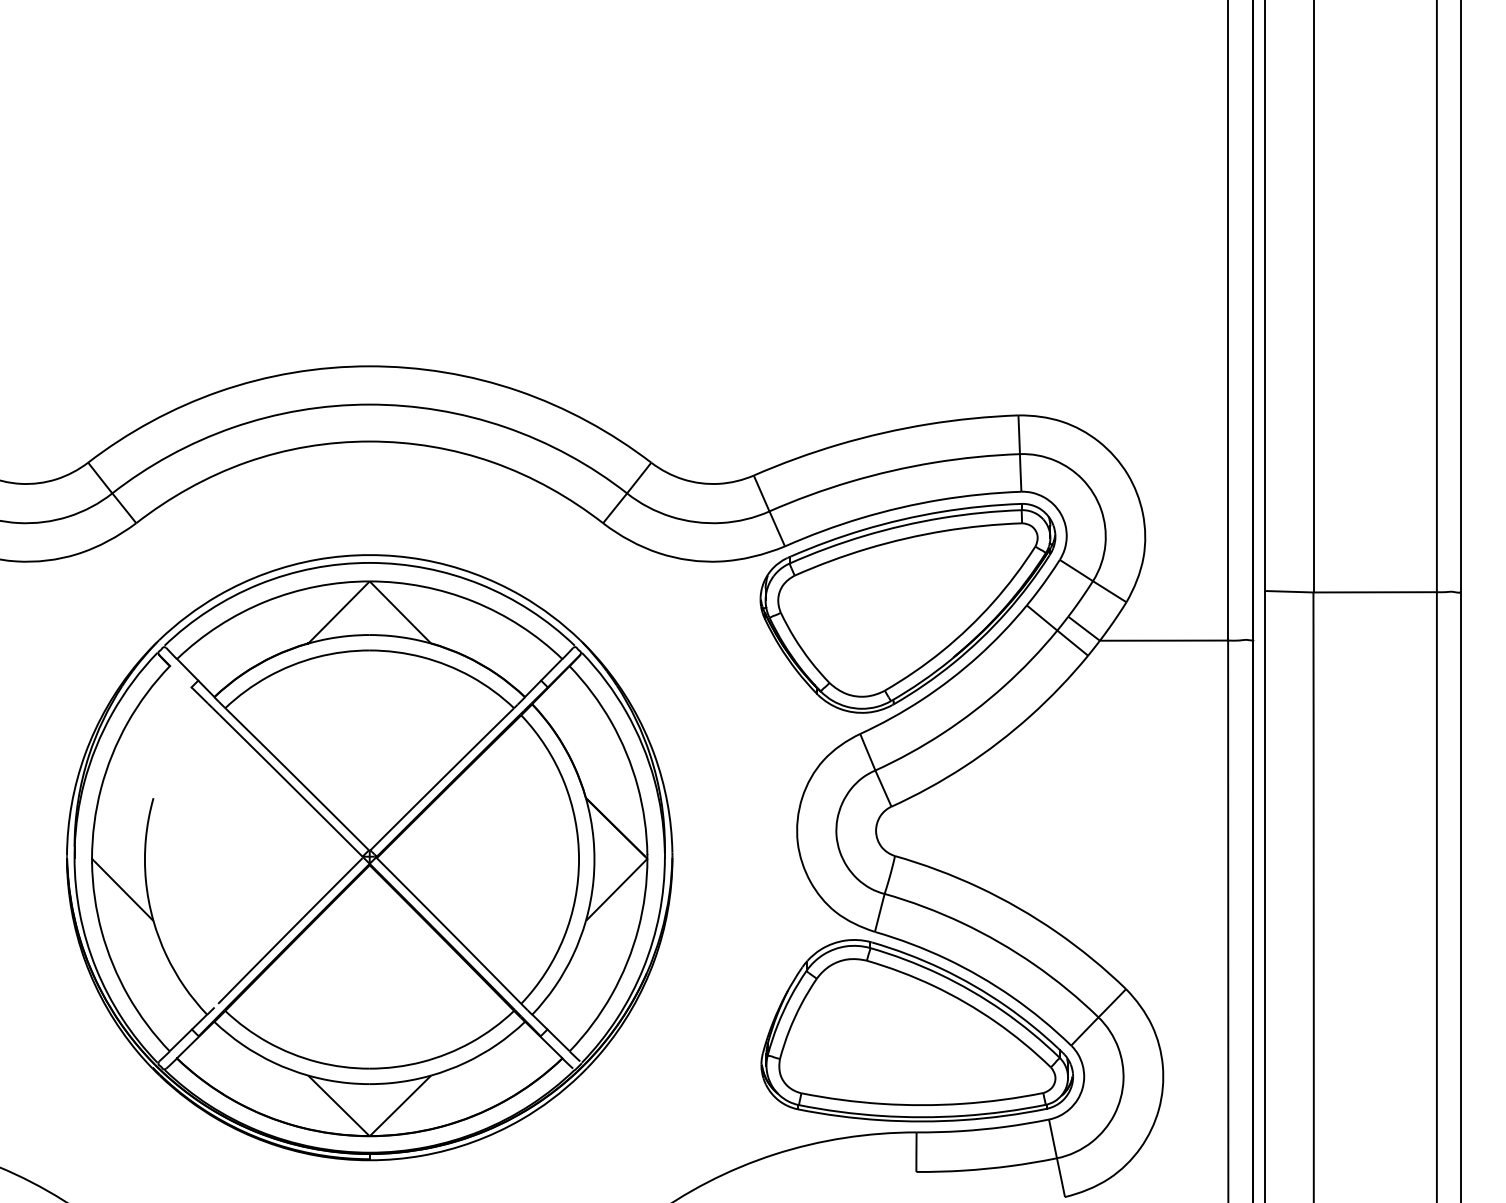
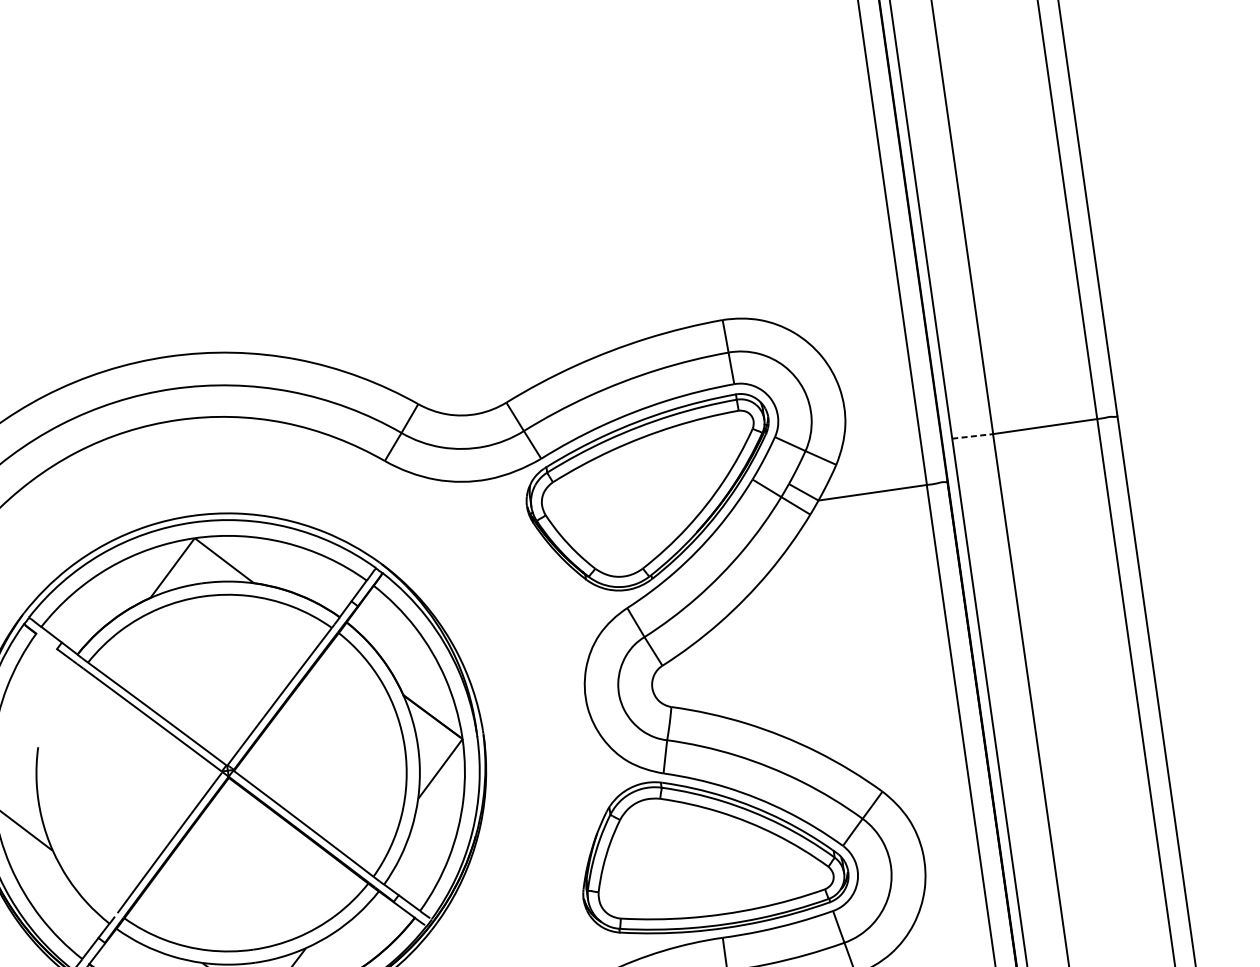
line: (1289, 591) -> (972, 436), solid -> dashed

